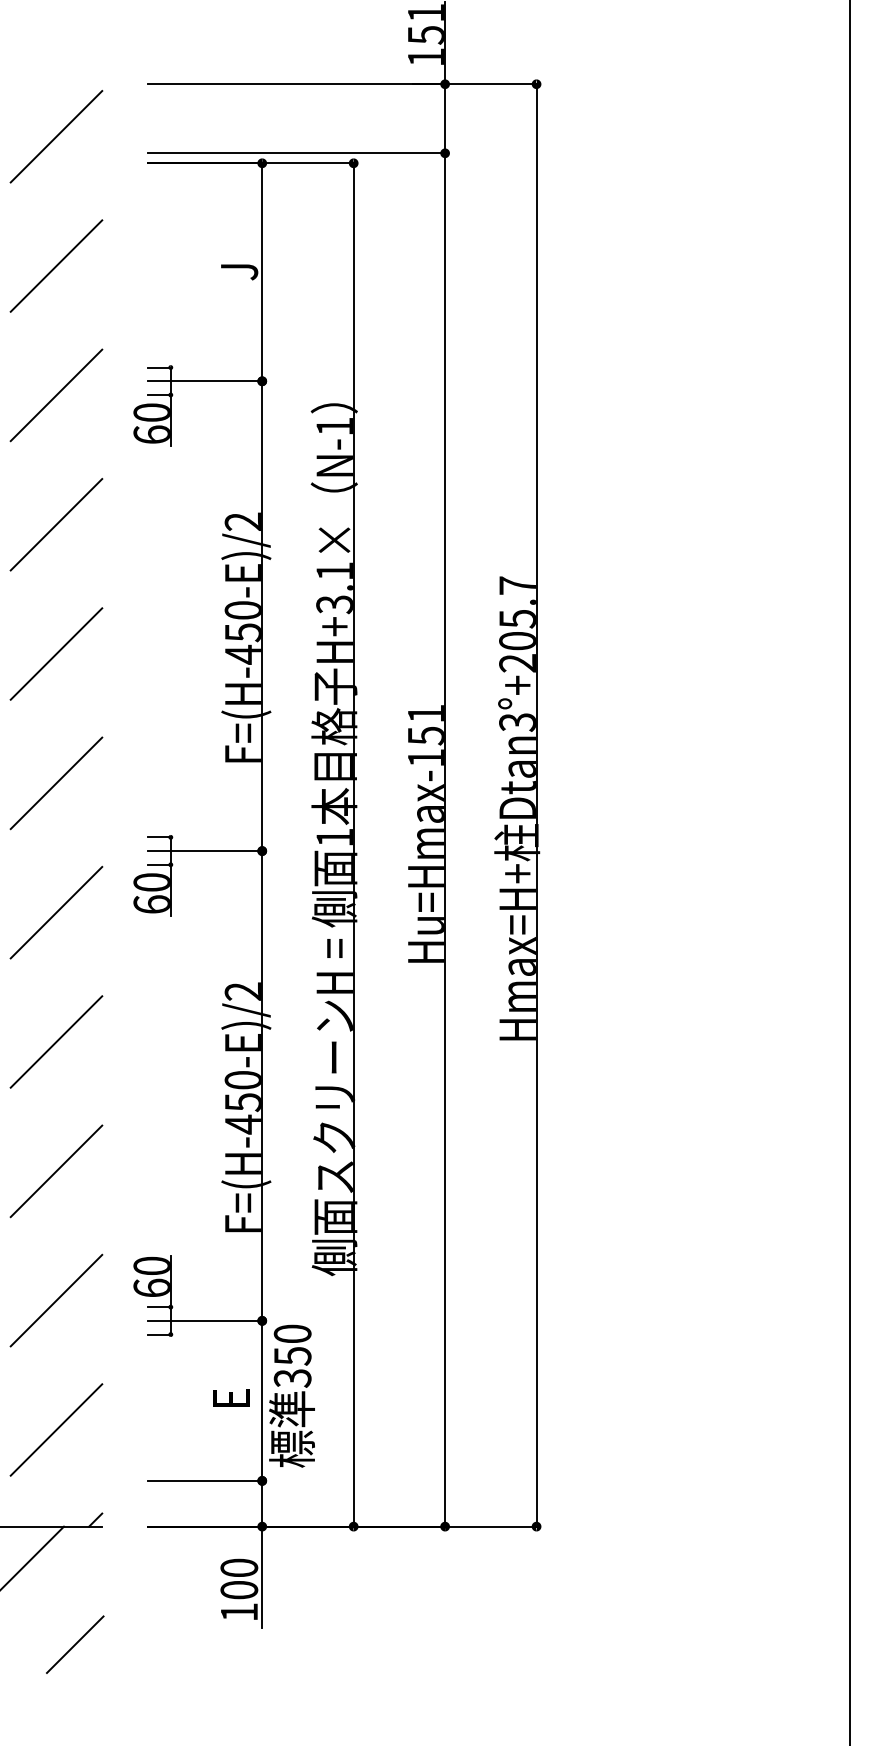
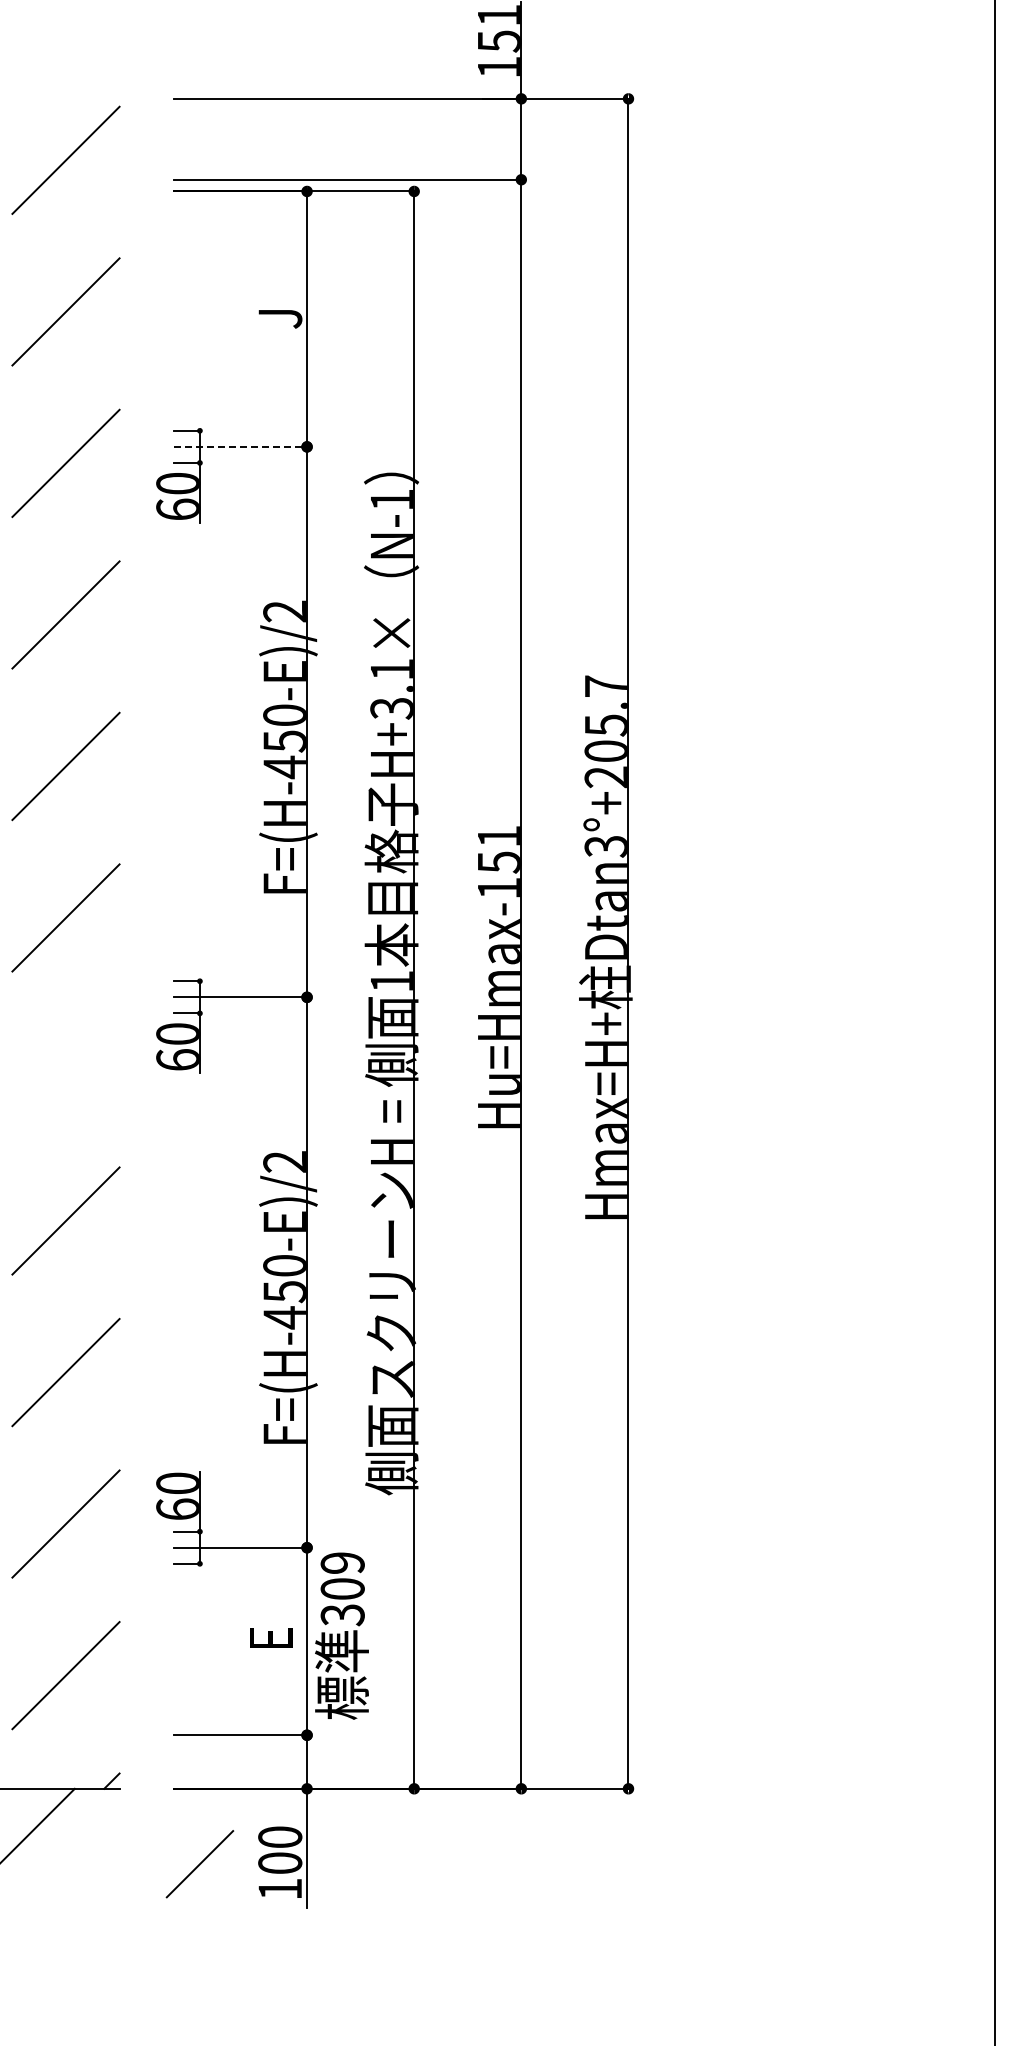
line: (205, 380) -> (240, 446), solid -> dashed
line: (56, 912) -> (65, 1069), removed
text: (292, 1345) -> (342, 1576), 350 -> 309
line: (74, 1644) -> (199, 1864), moved

